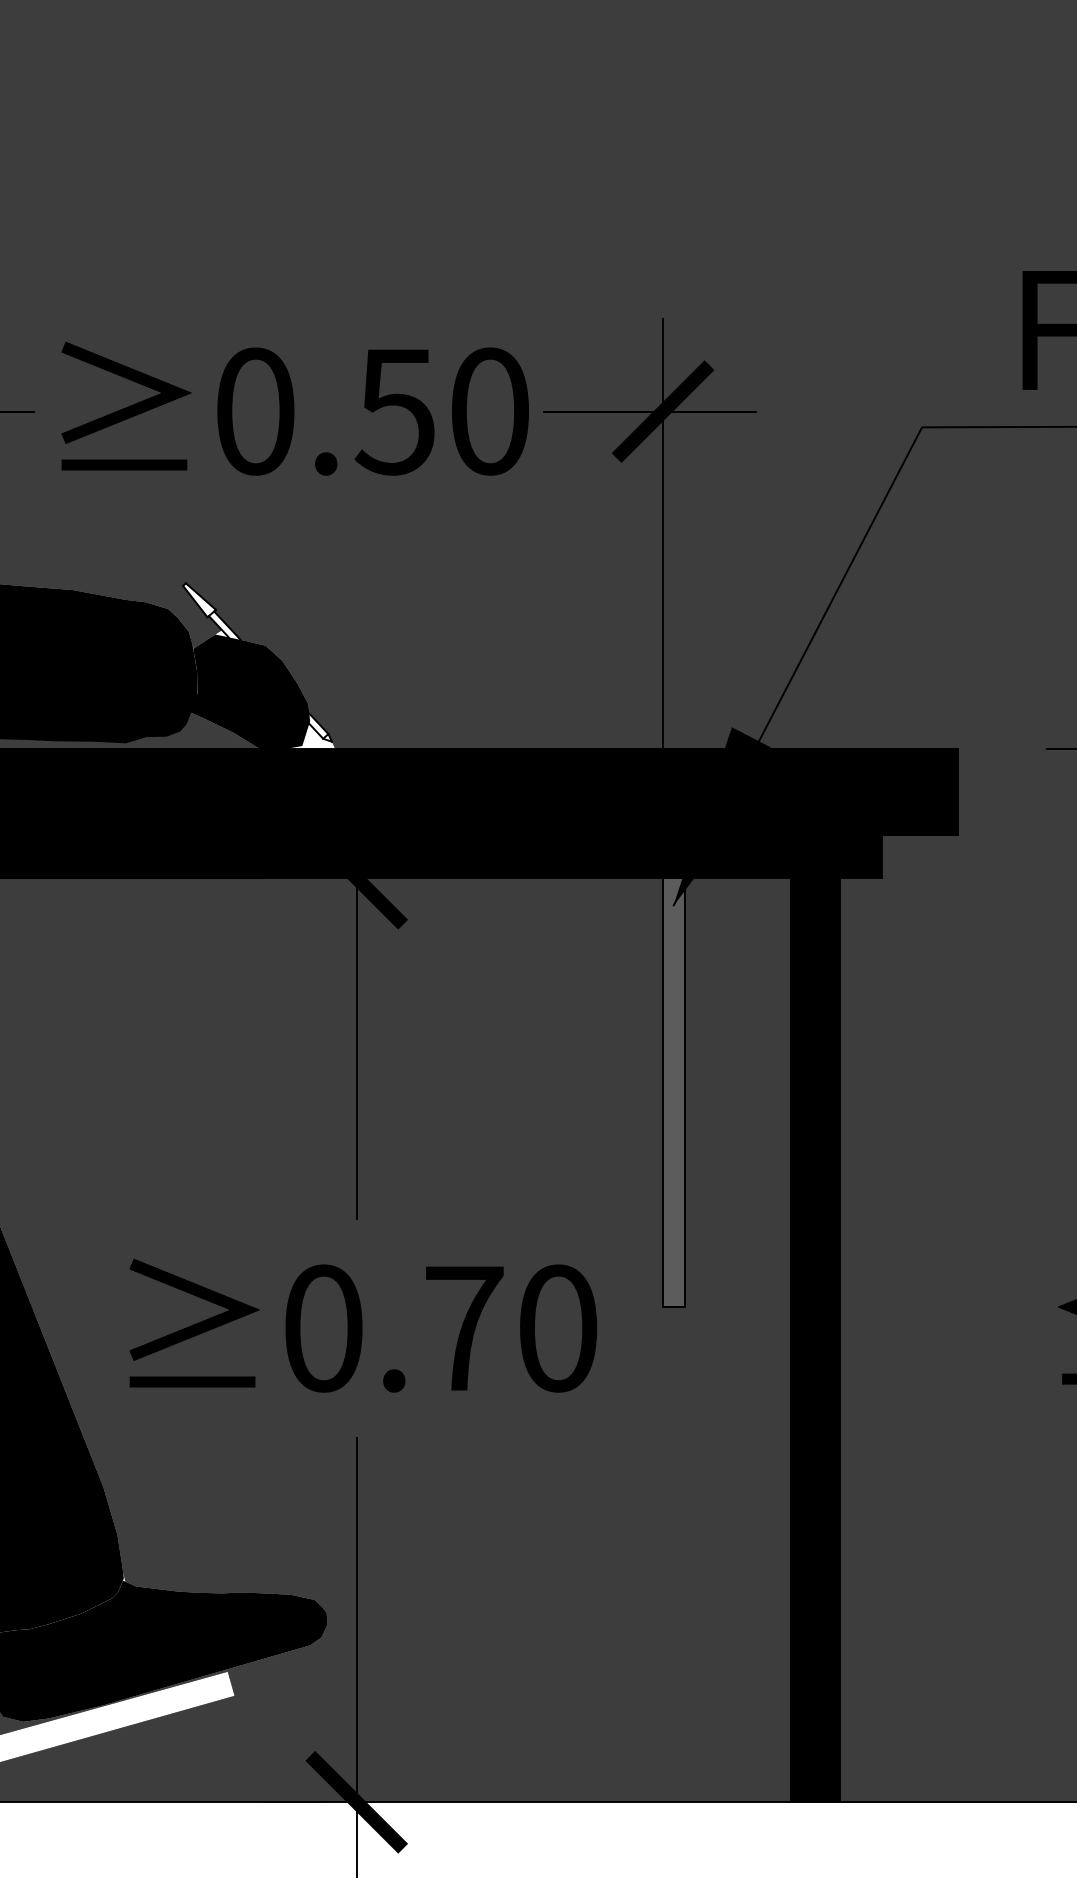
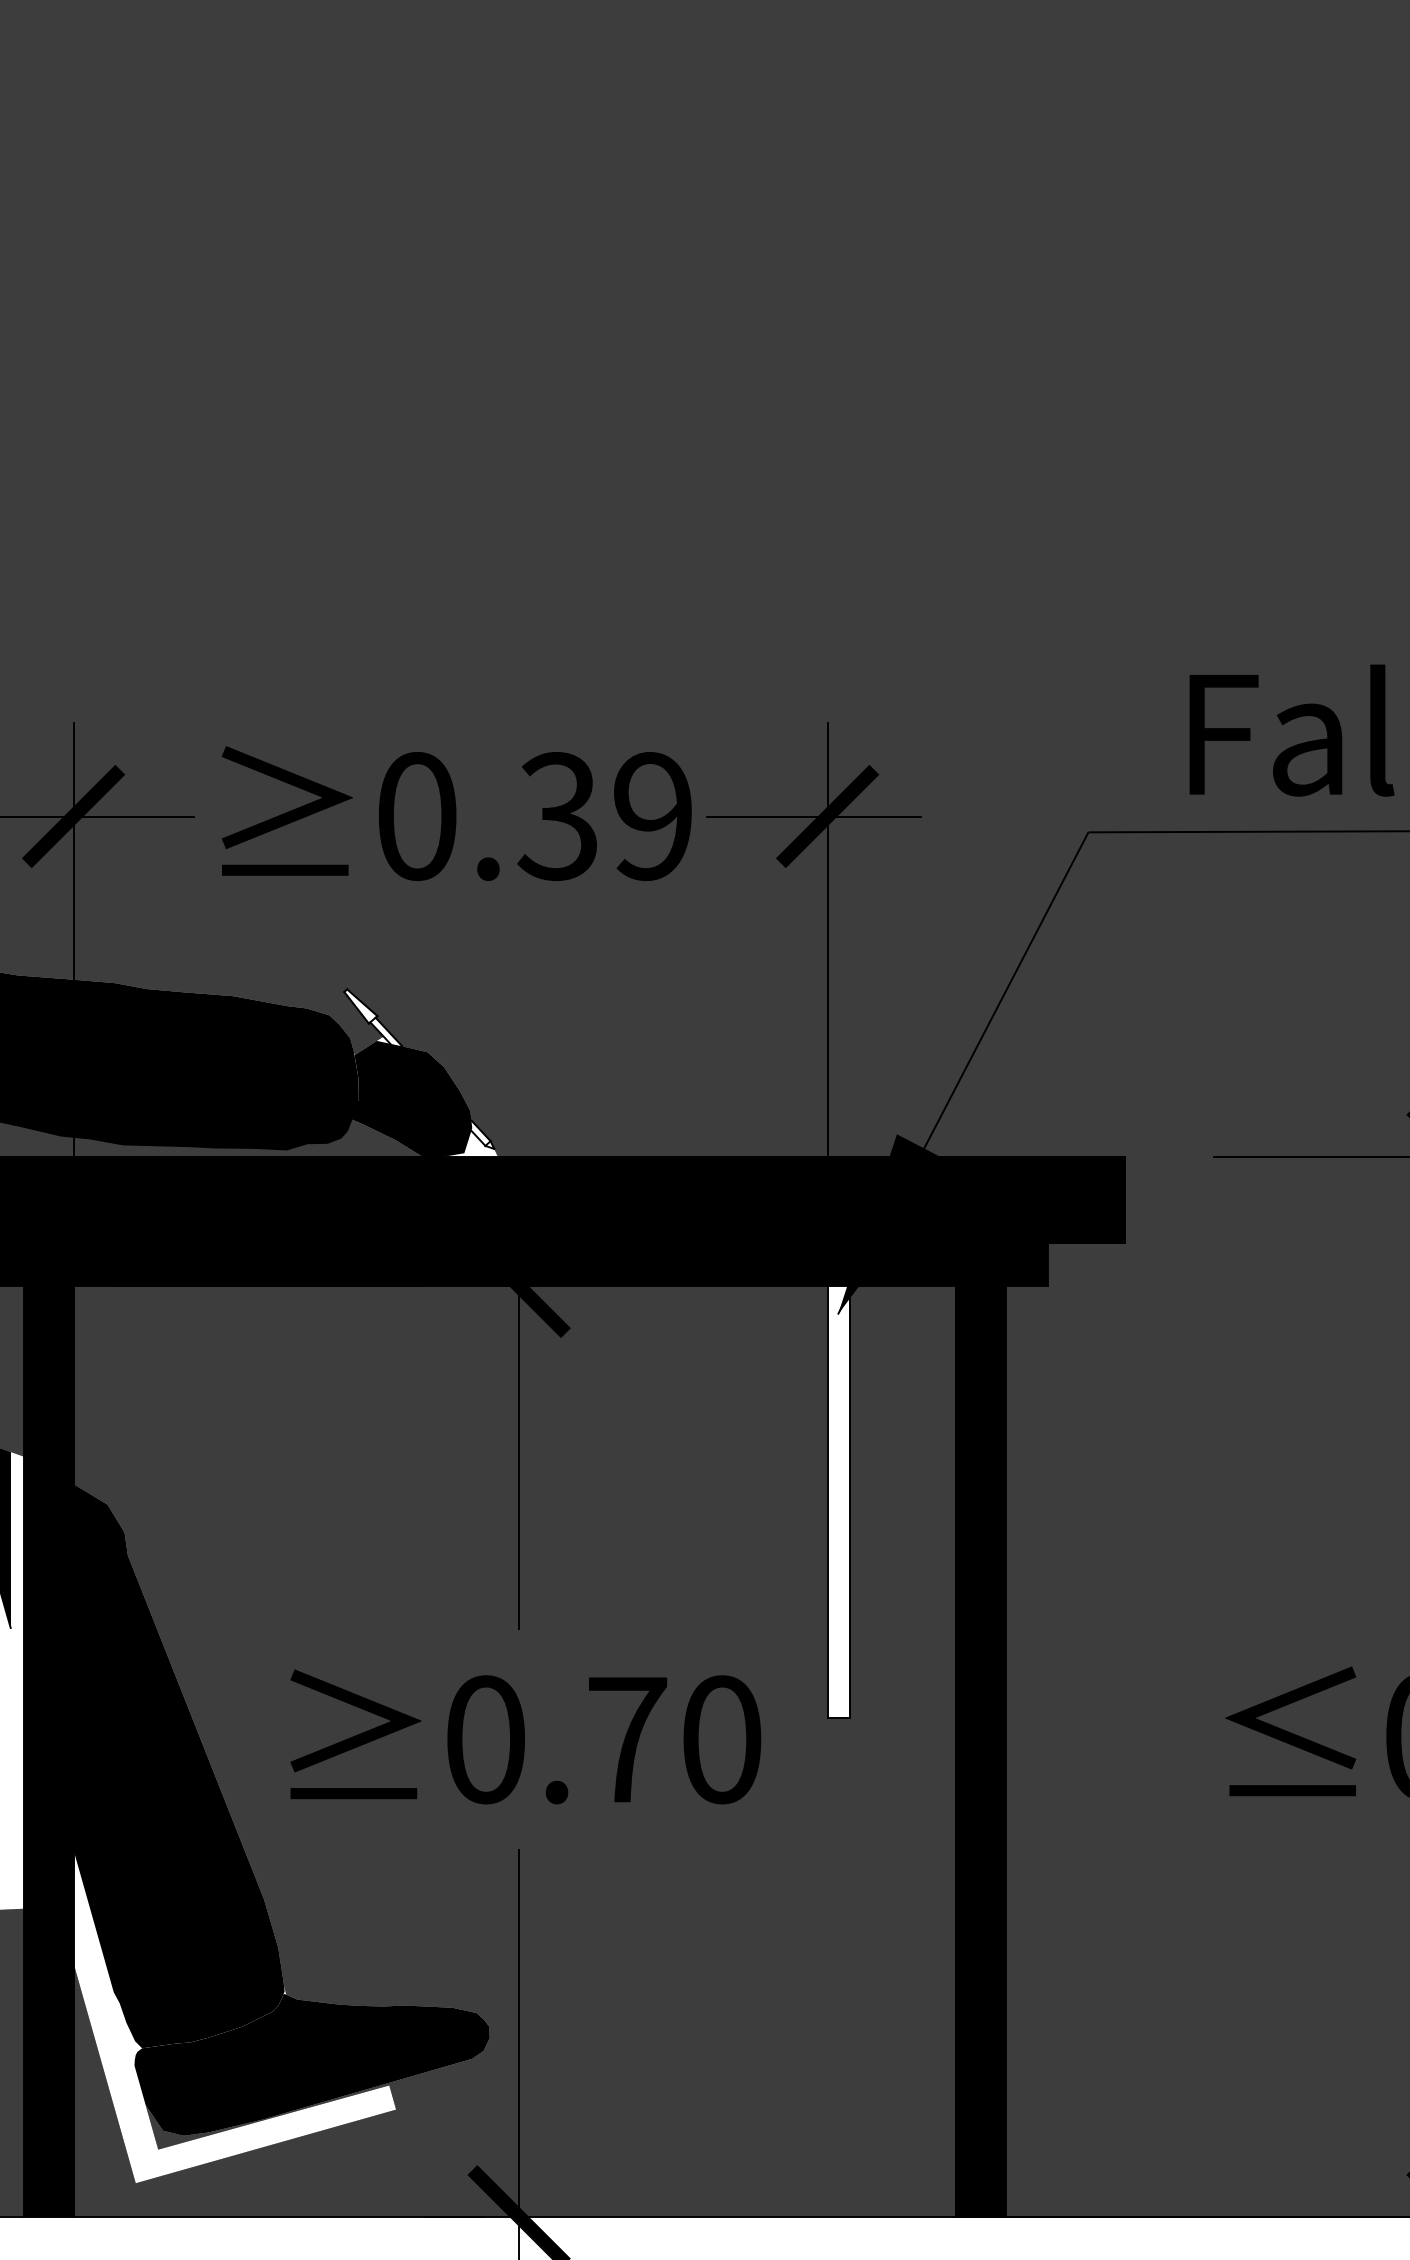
text: (441, 411) -> (604, 816), 0.50 -> 0.39
fill: (673, 1091) -> (838, 1501), removed

